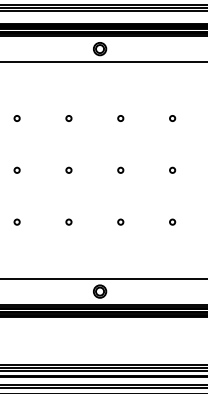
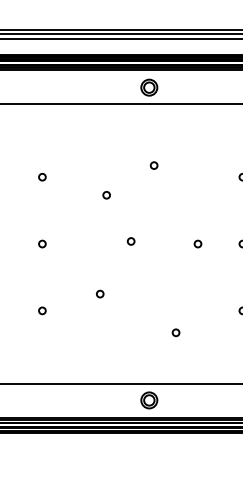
circle: (68, 118) -> (106, 195), moved
circle: (120, 118) -> (153, 165), moved
circle: (68, 169) -> (130, 240), moved
circle: (120, 169) -> (197, 242), moved
circle: (68, 221) -> (99, 293), moved
circle: (120, 221) -> (175, 331), moved

